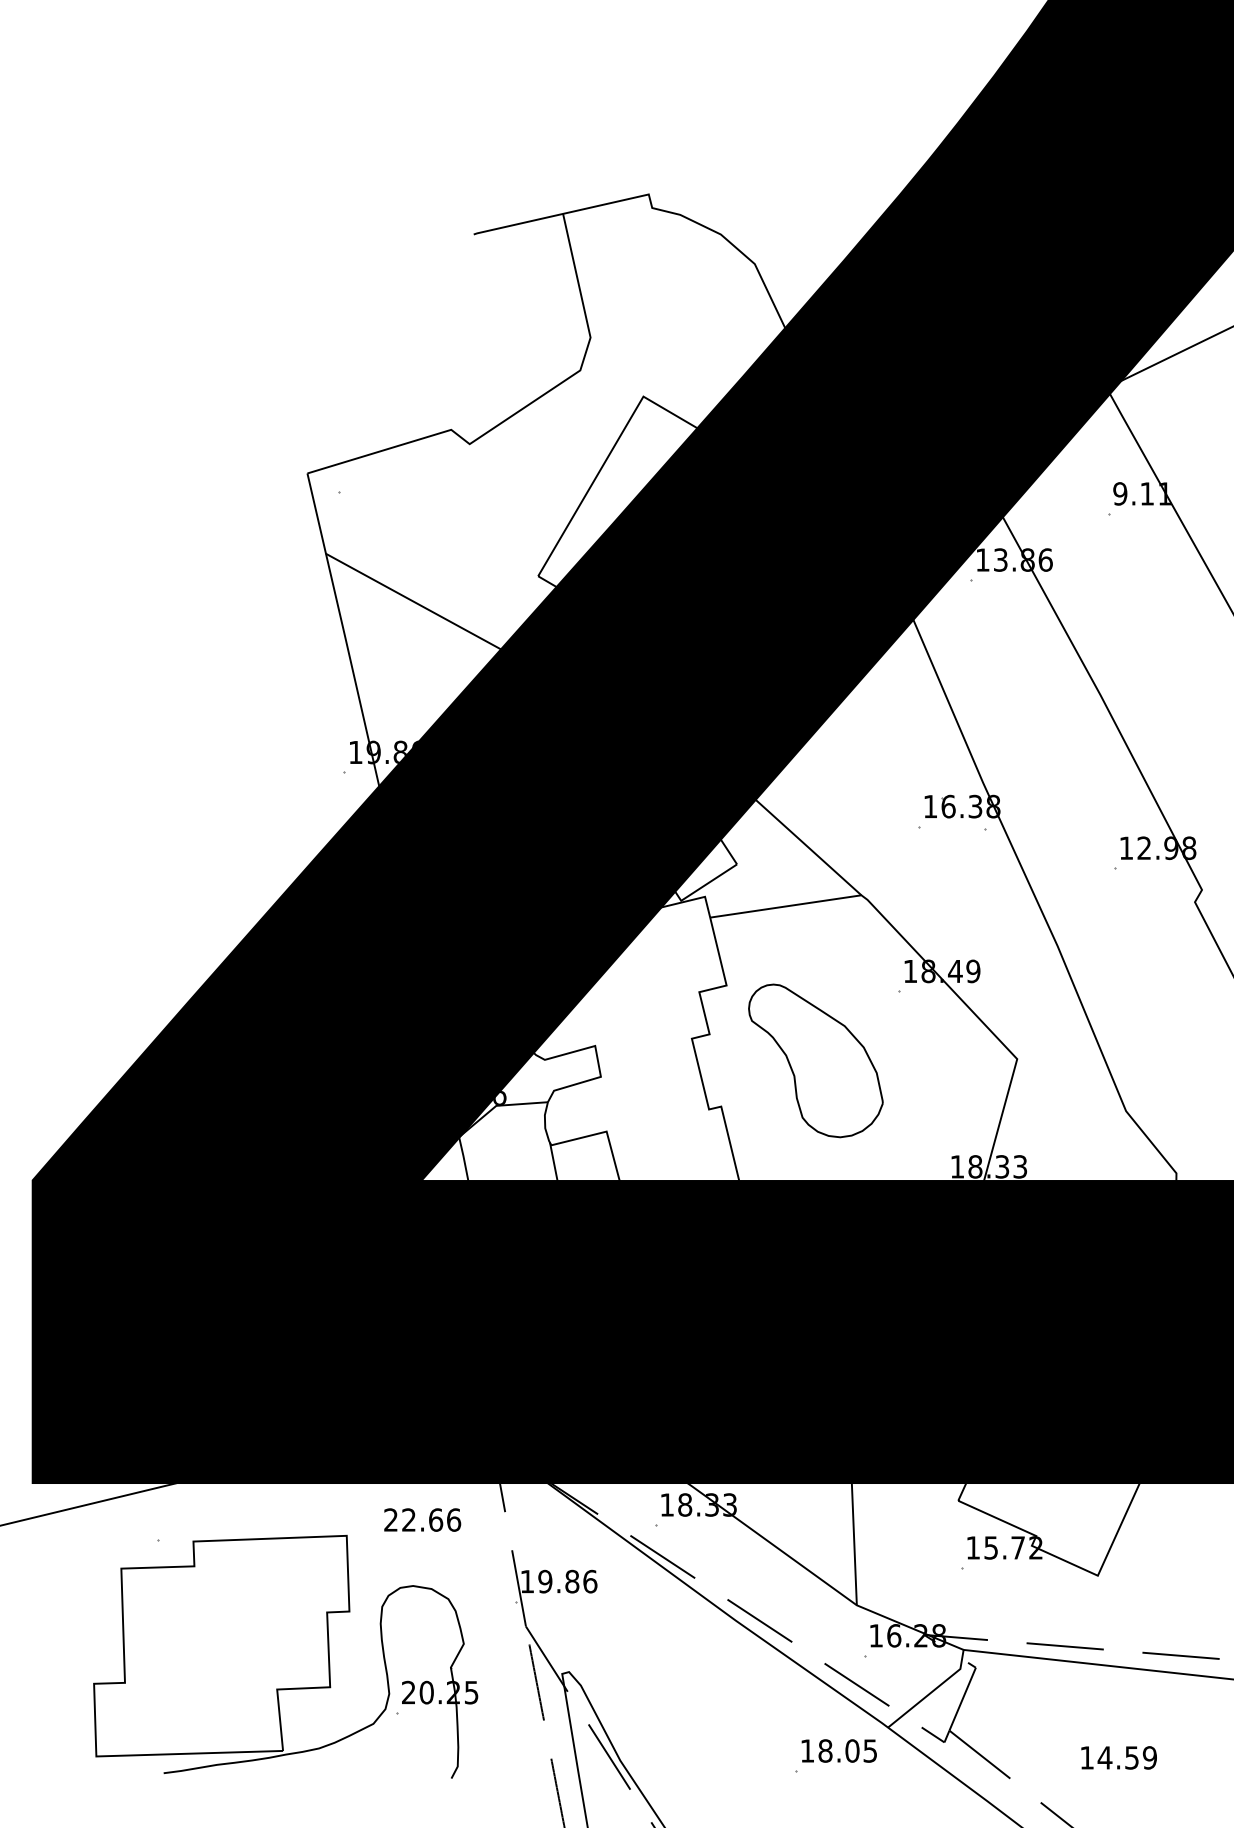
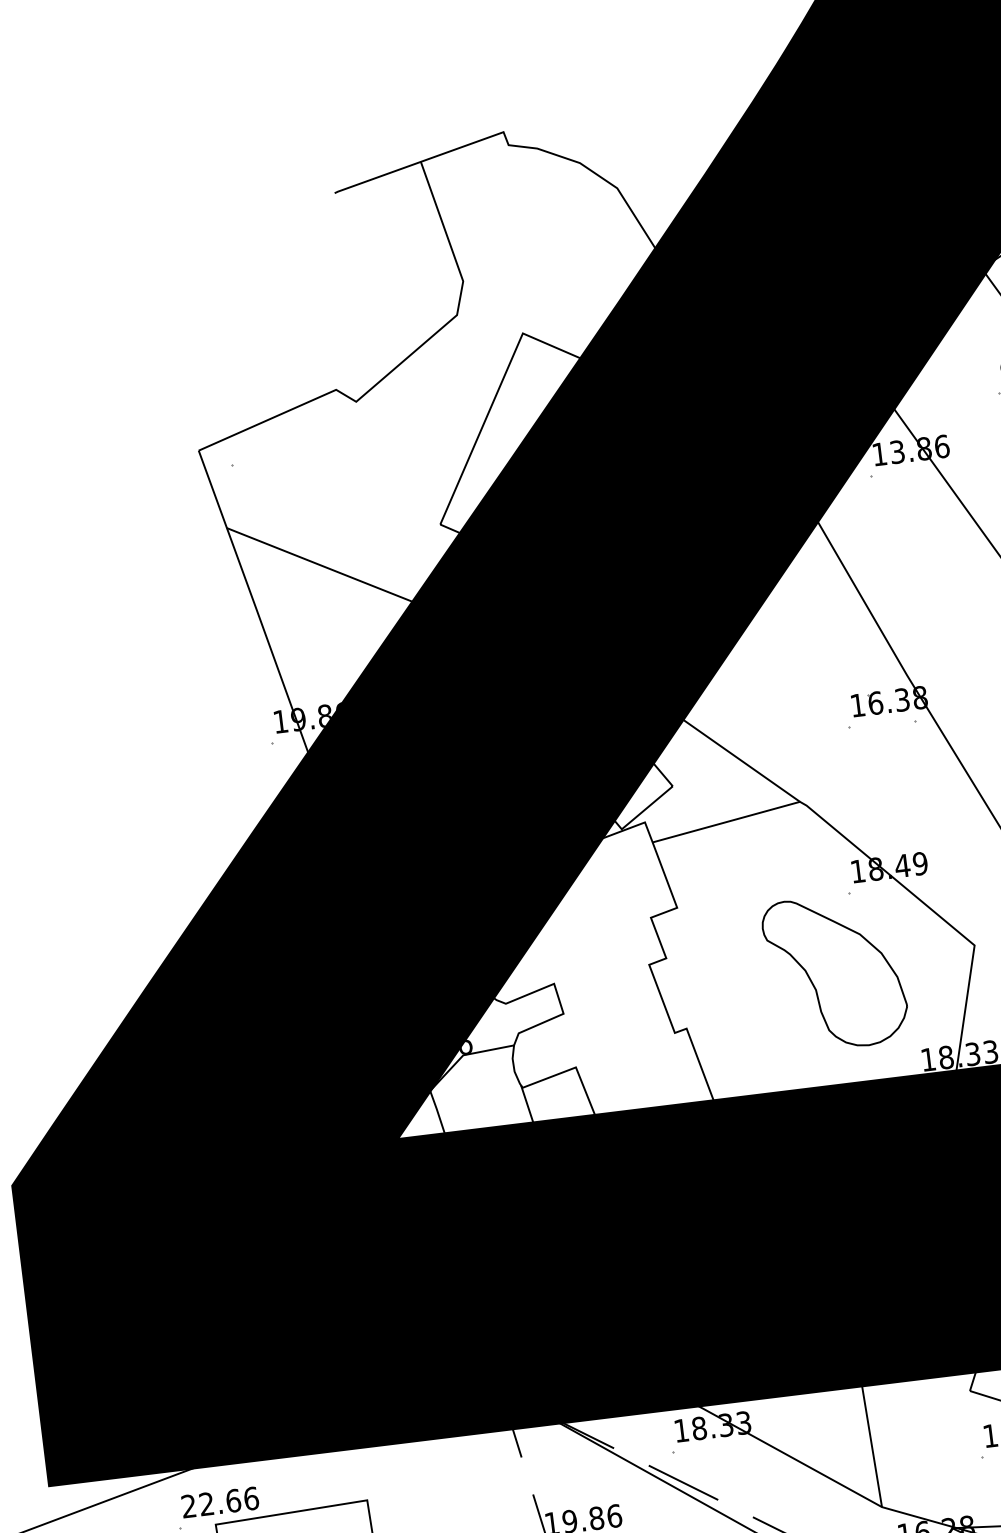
part: (815, 1060) -> (835, 972), moved
text: (422, 1519) -> (220, 1501), moved

